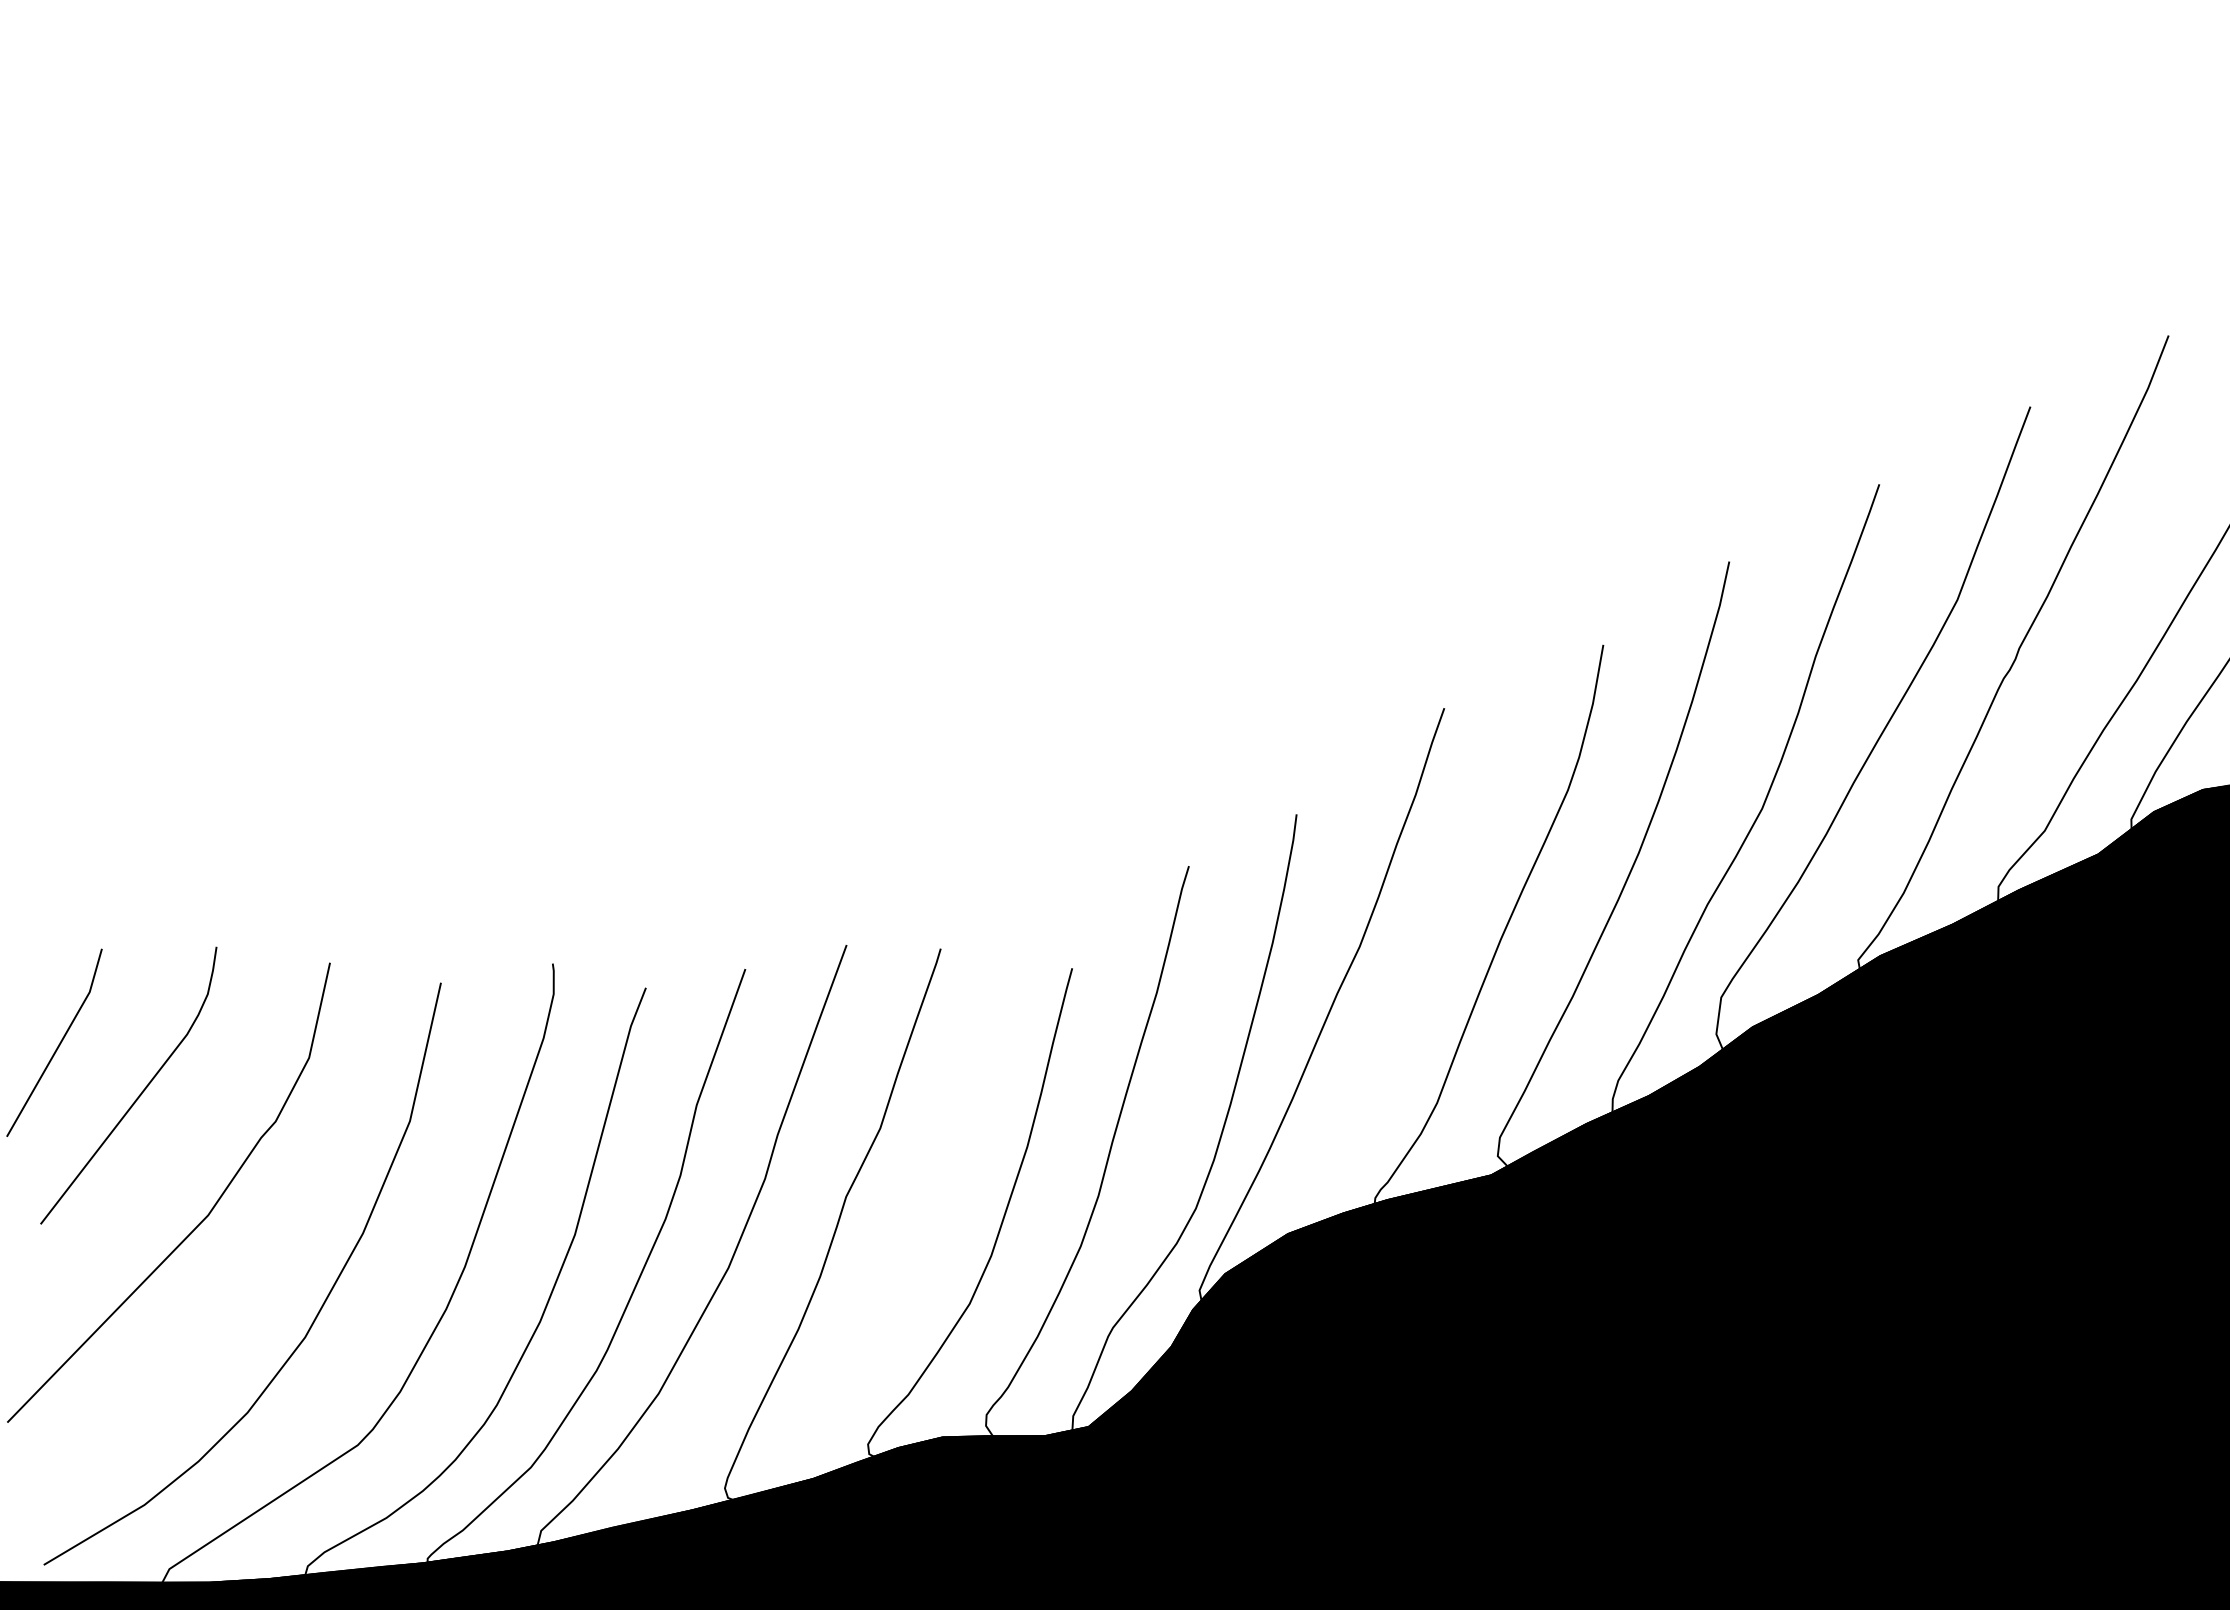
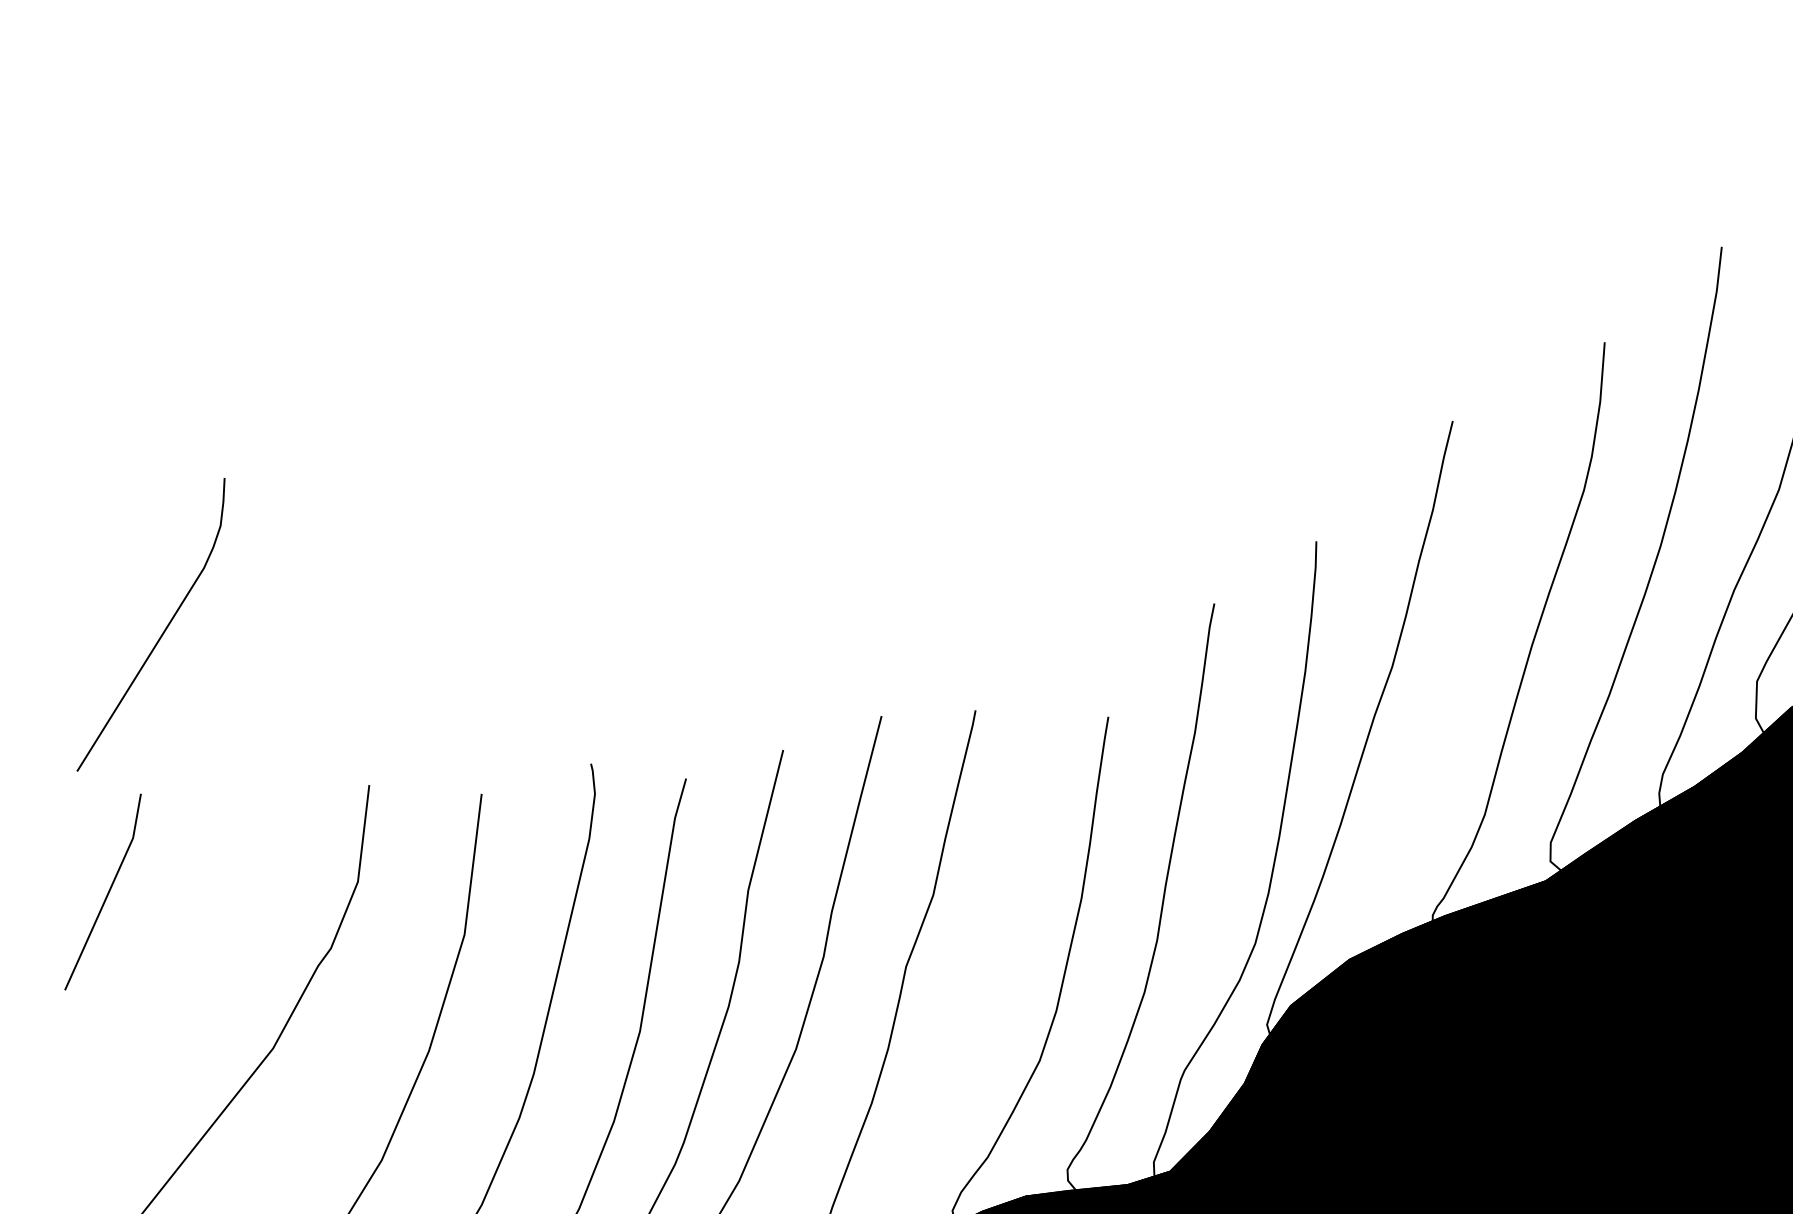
curve: (138, 1095) -> (161, 633), moved

